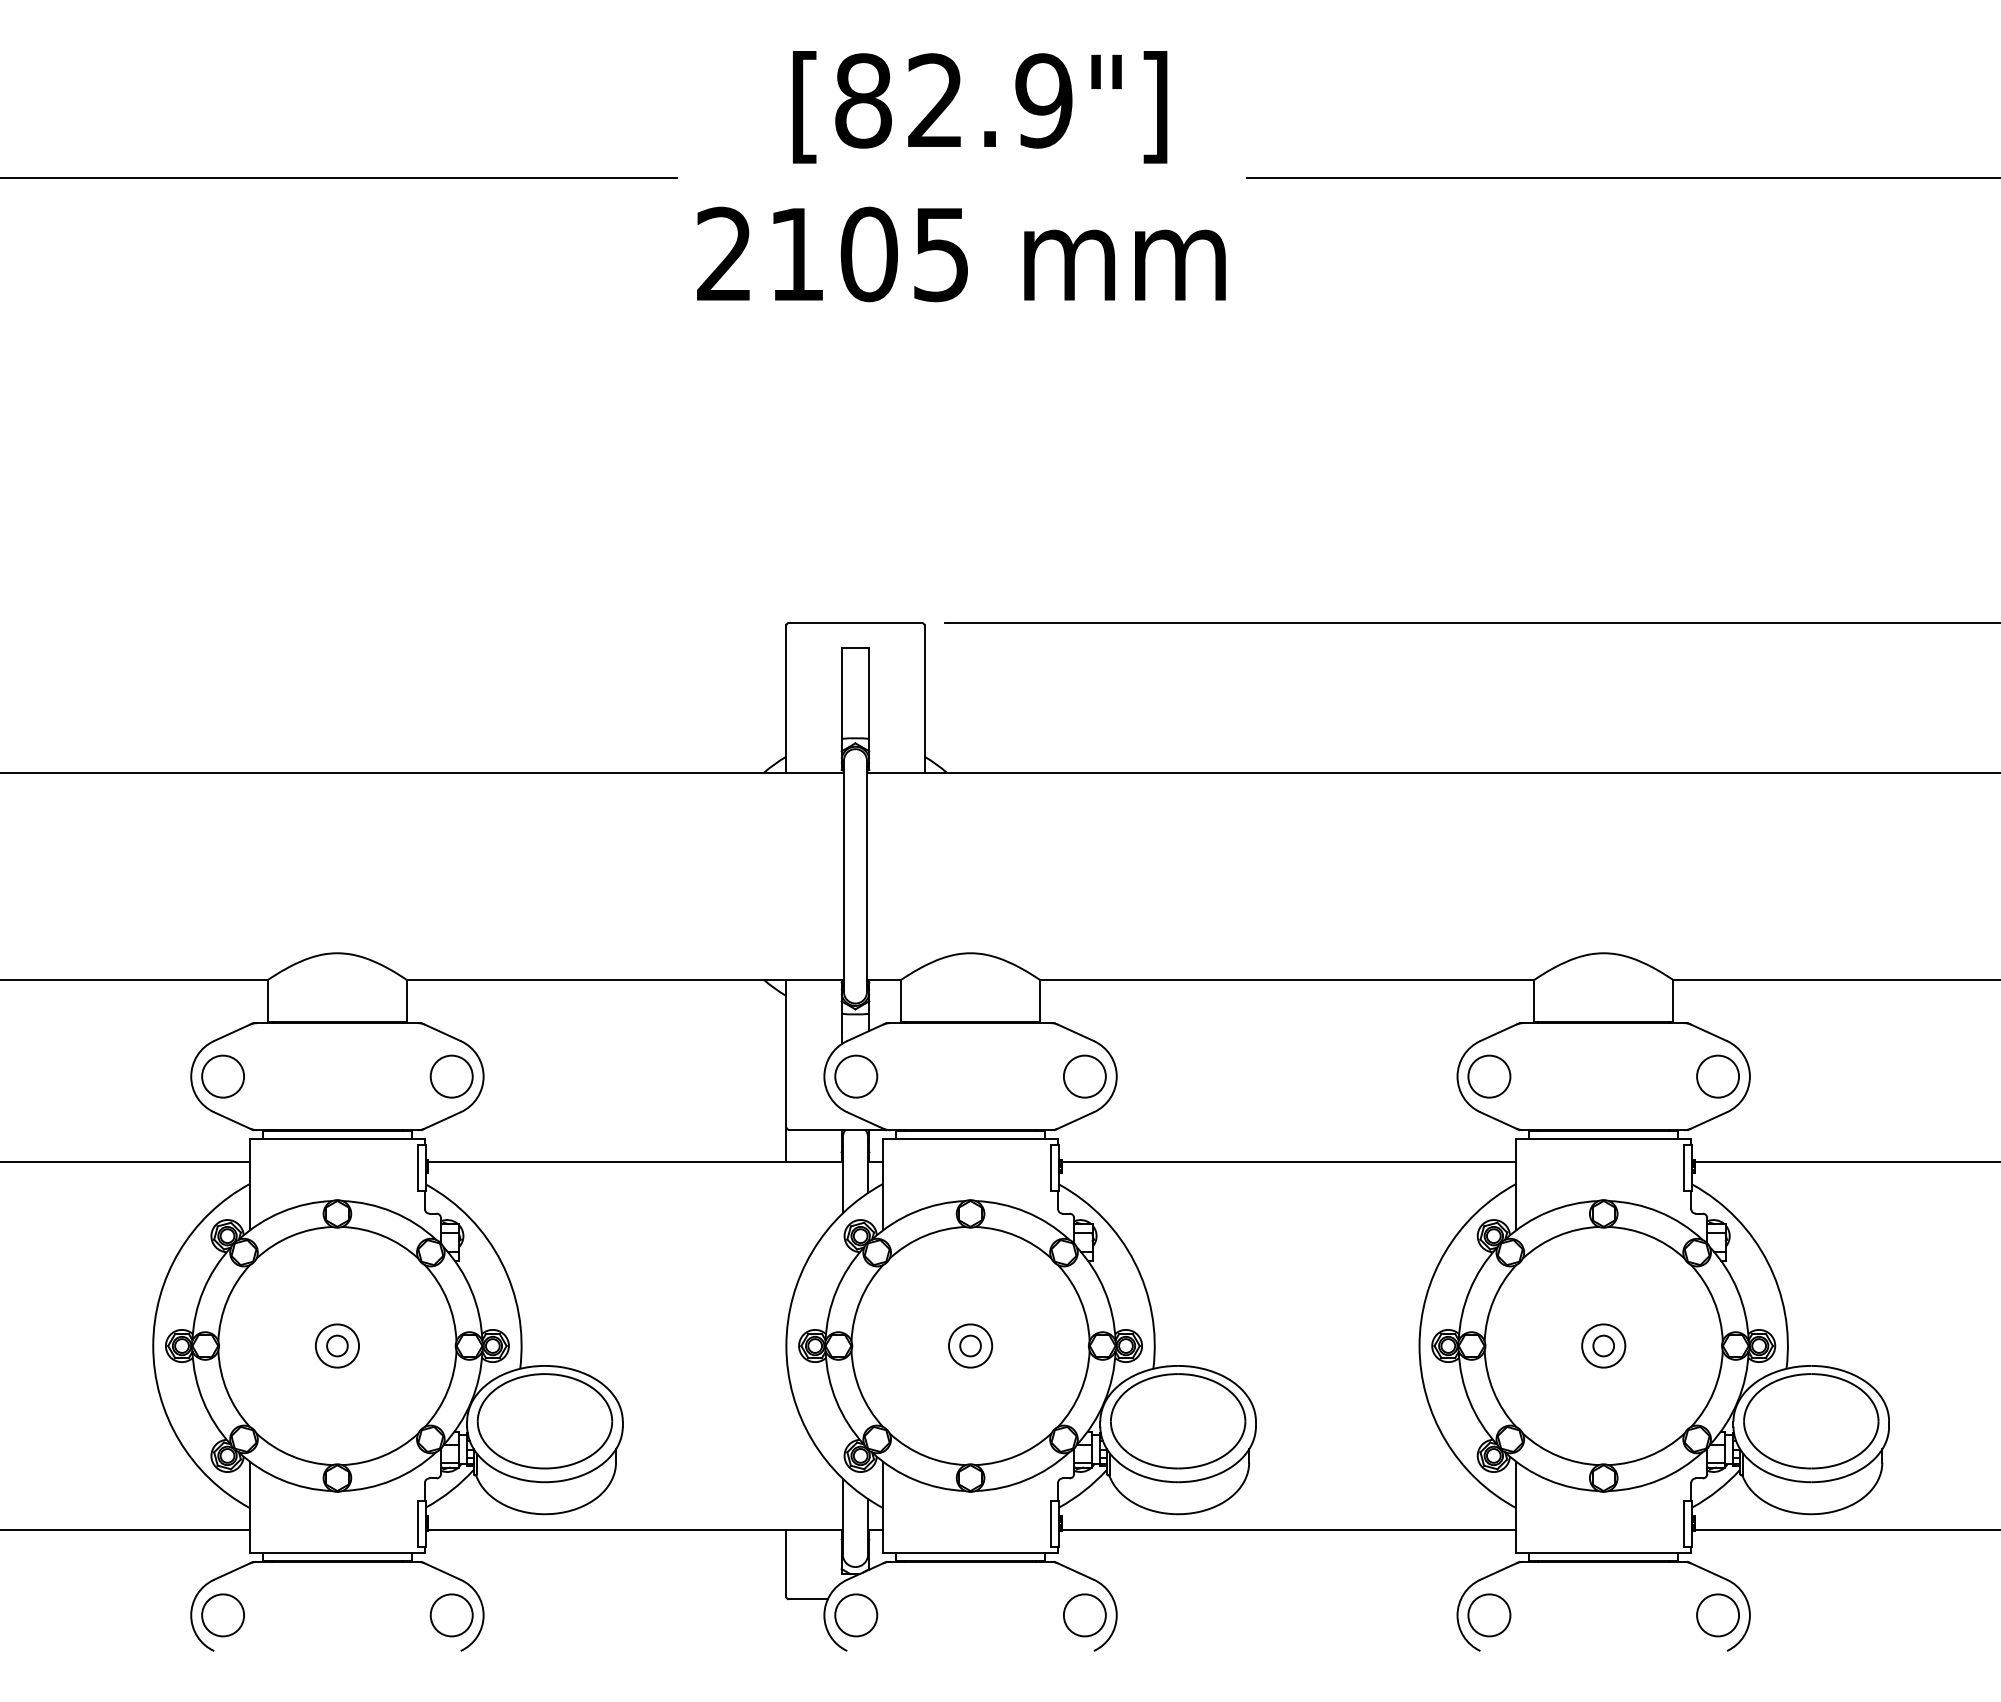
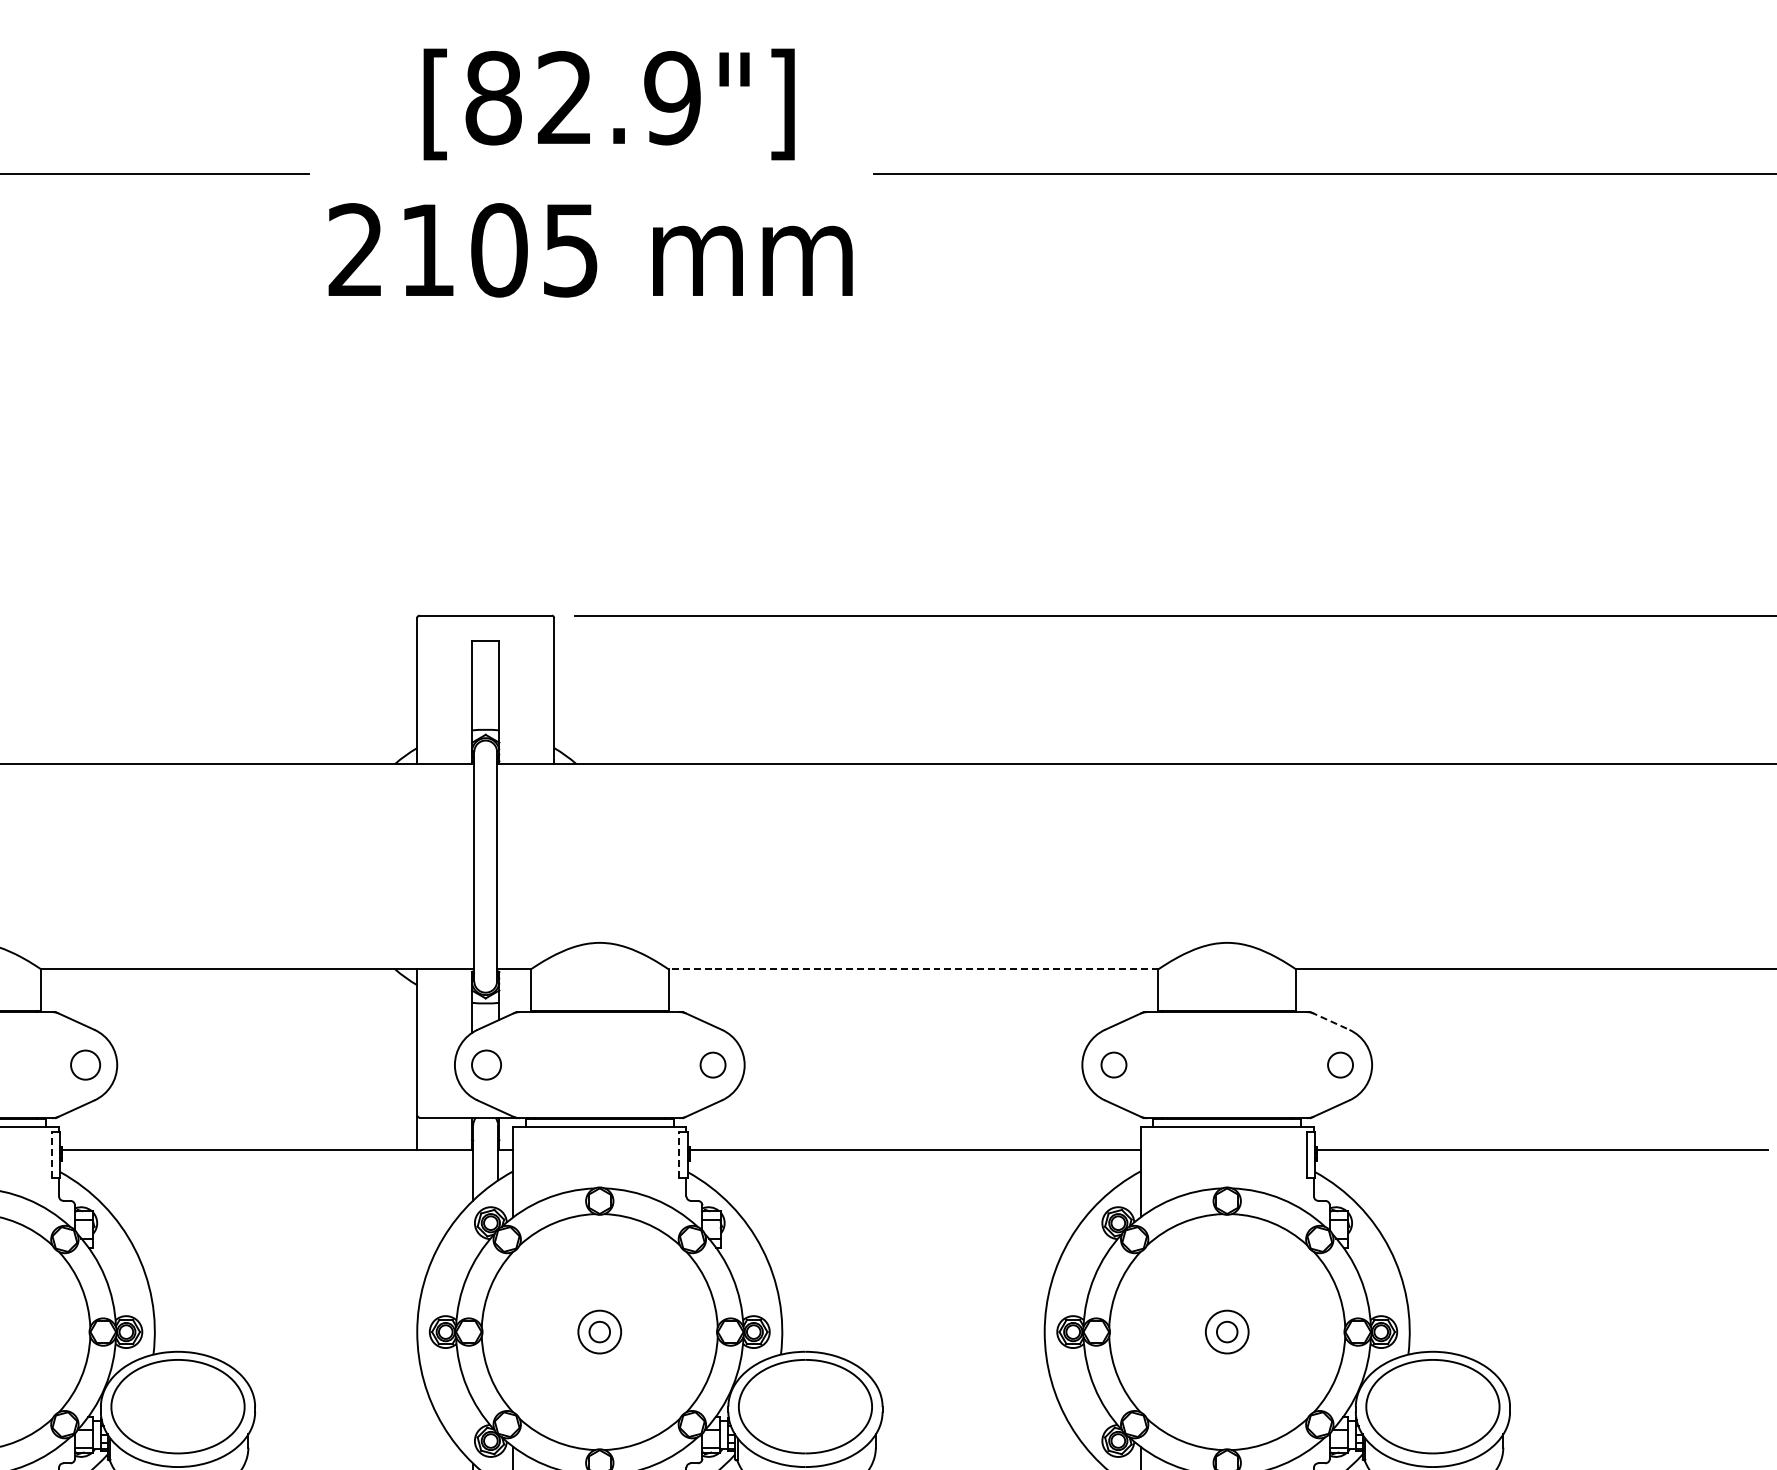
line: (1286, 979) -> (912, 968), solid -> dashed
line: (1708, 1032) -> (1331, 1021), solid -> dashed
circle: (451, 1076) -> (85, 1064), size x0.7
circle: (856, 1076) -> (486, 1064), size x0.7
circle: (1084, 1076) -> (712, 1064), size x0.6
circle: (1489, 1076) -> (1114, 1064), size x0.6
circle: (1718, 1076) -> (1340, 1064), size x0.6
line: (417, 1167) -> (51, 1155), solid -> dashed
line: (1050, 1167) -> (678, 1155), solid -> dashed

